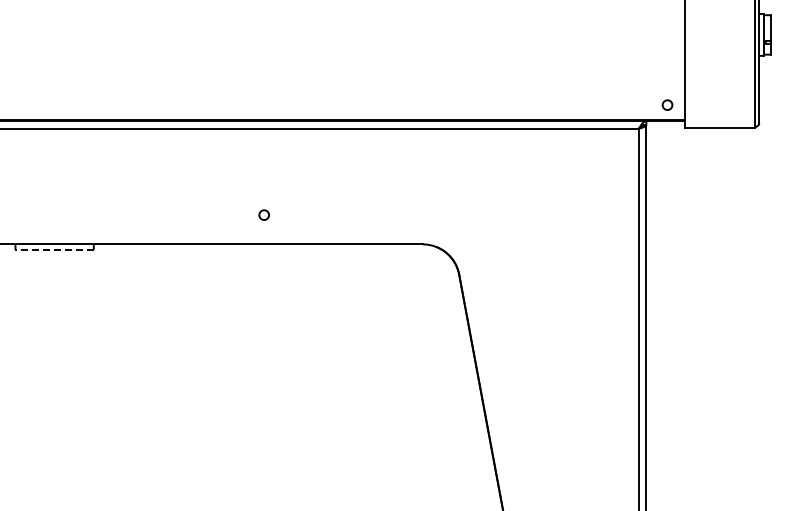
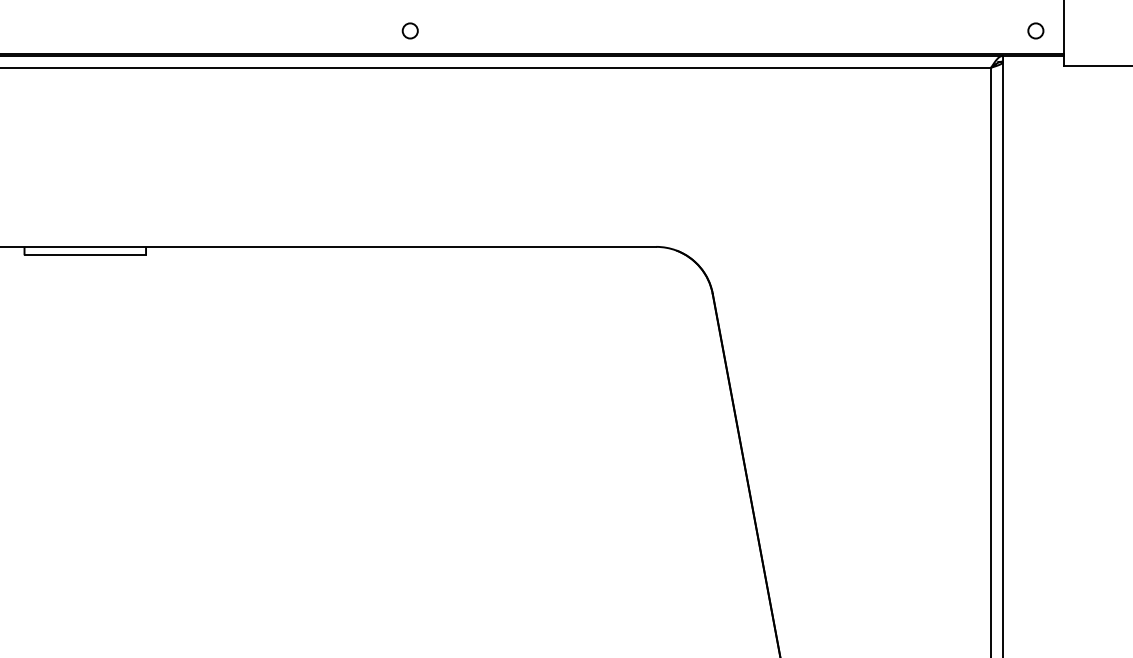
circle: (263, 214) -> (409, 29), moved
line: (54, 249) -> (85, 254), dashed -> solid

